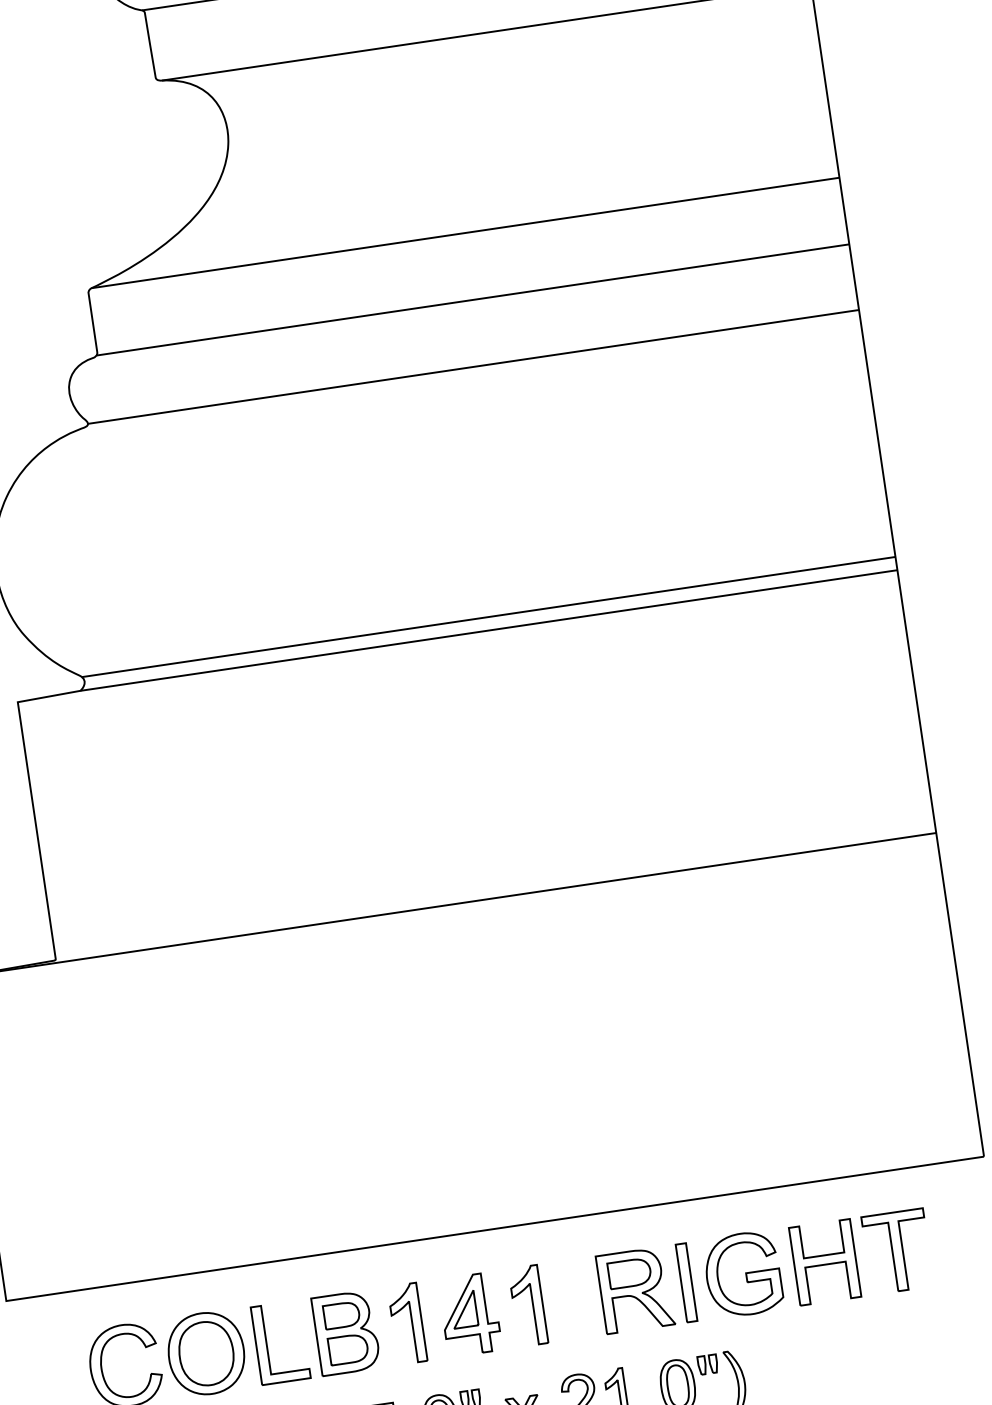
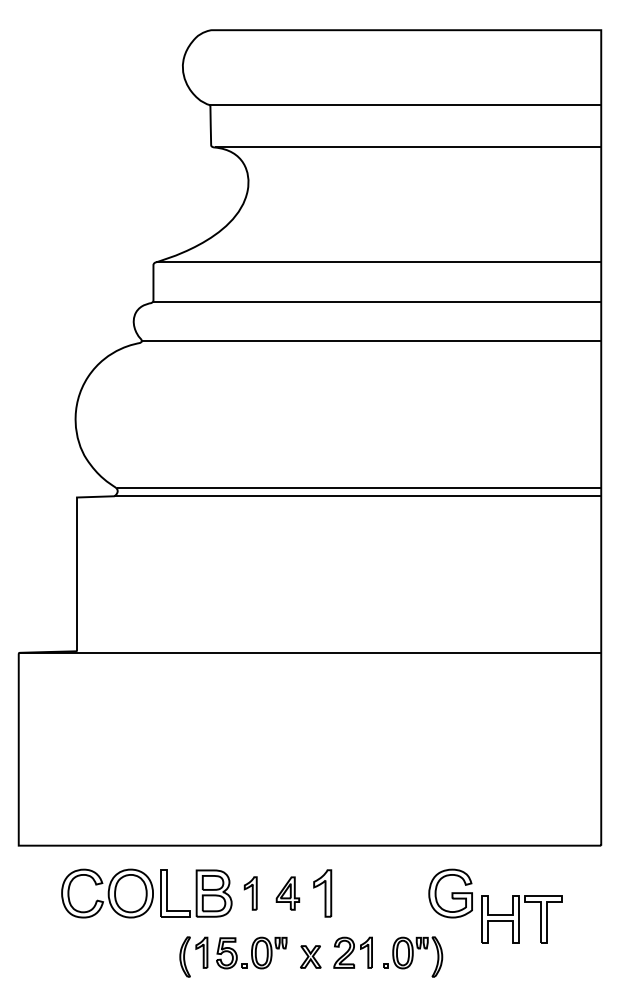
part: (860, 1256) -> (521, 919), moved
part: (645, 1288) -> (392, 893), removed
part: (469, 1314) -> (287, 893), size x0.7
part: (407, 1323) -> (250, 893), size x0.7

